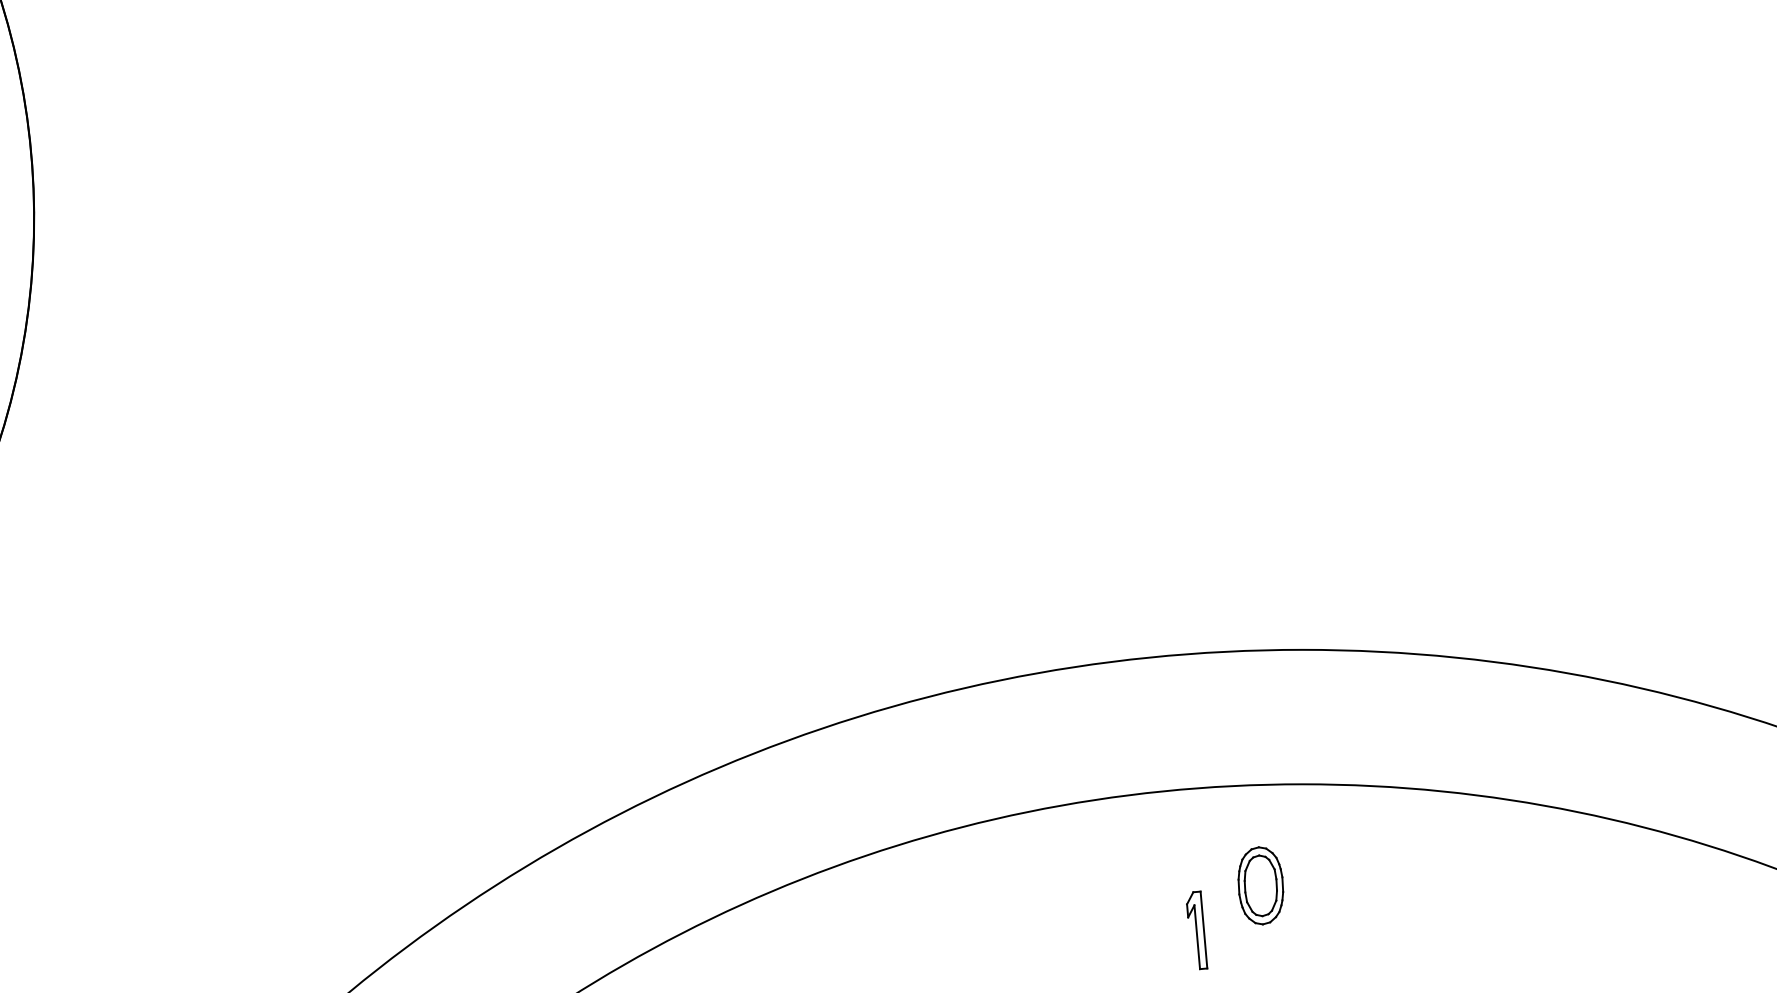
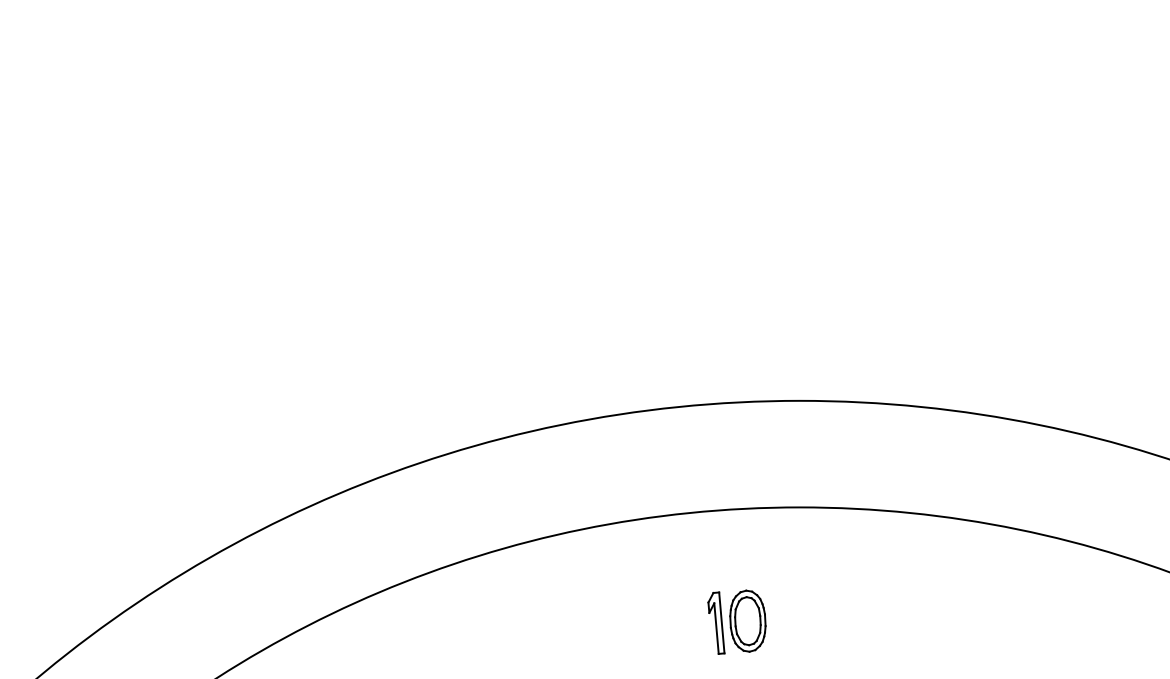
part: (1260, 885) -> (747, 620), moved

